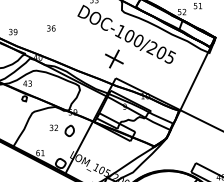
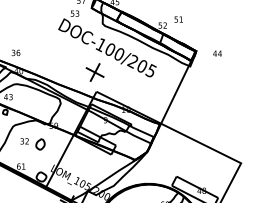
text: (50, 28) -> (15, 52), moved
part: (61, 131) -> (32, 144), moved

